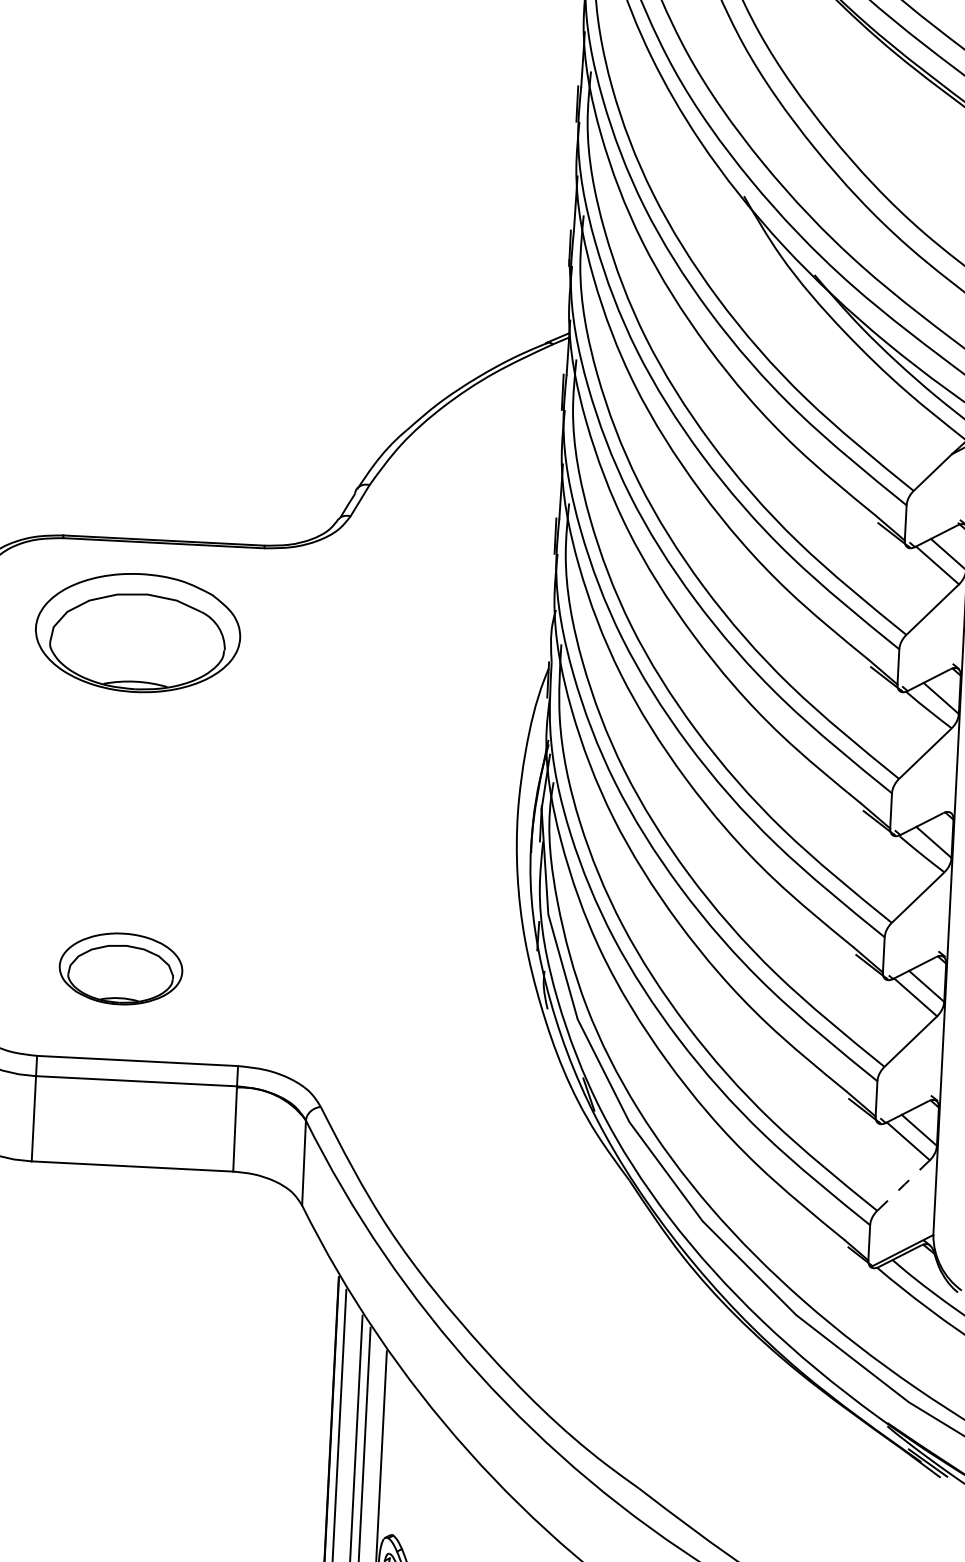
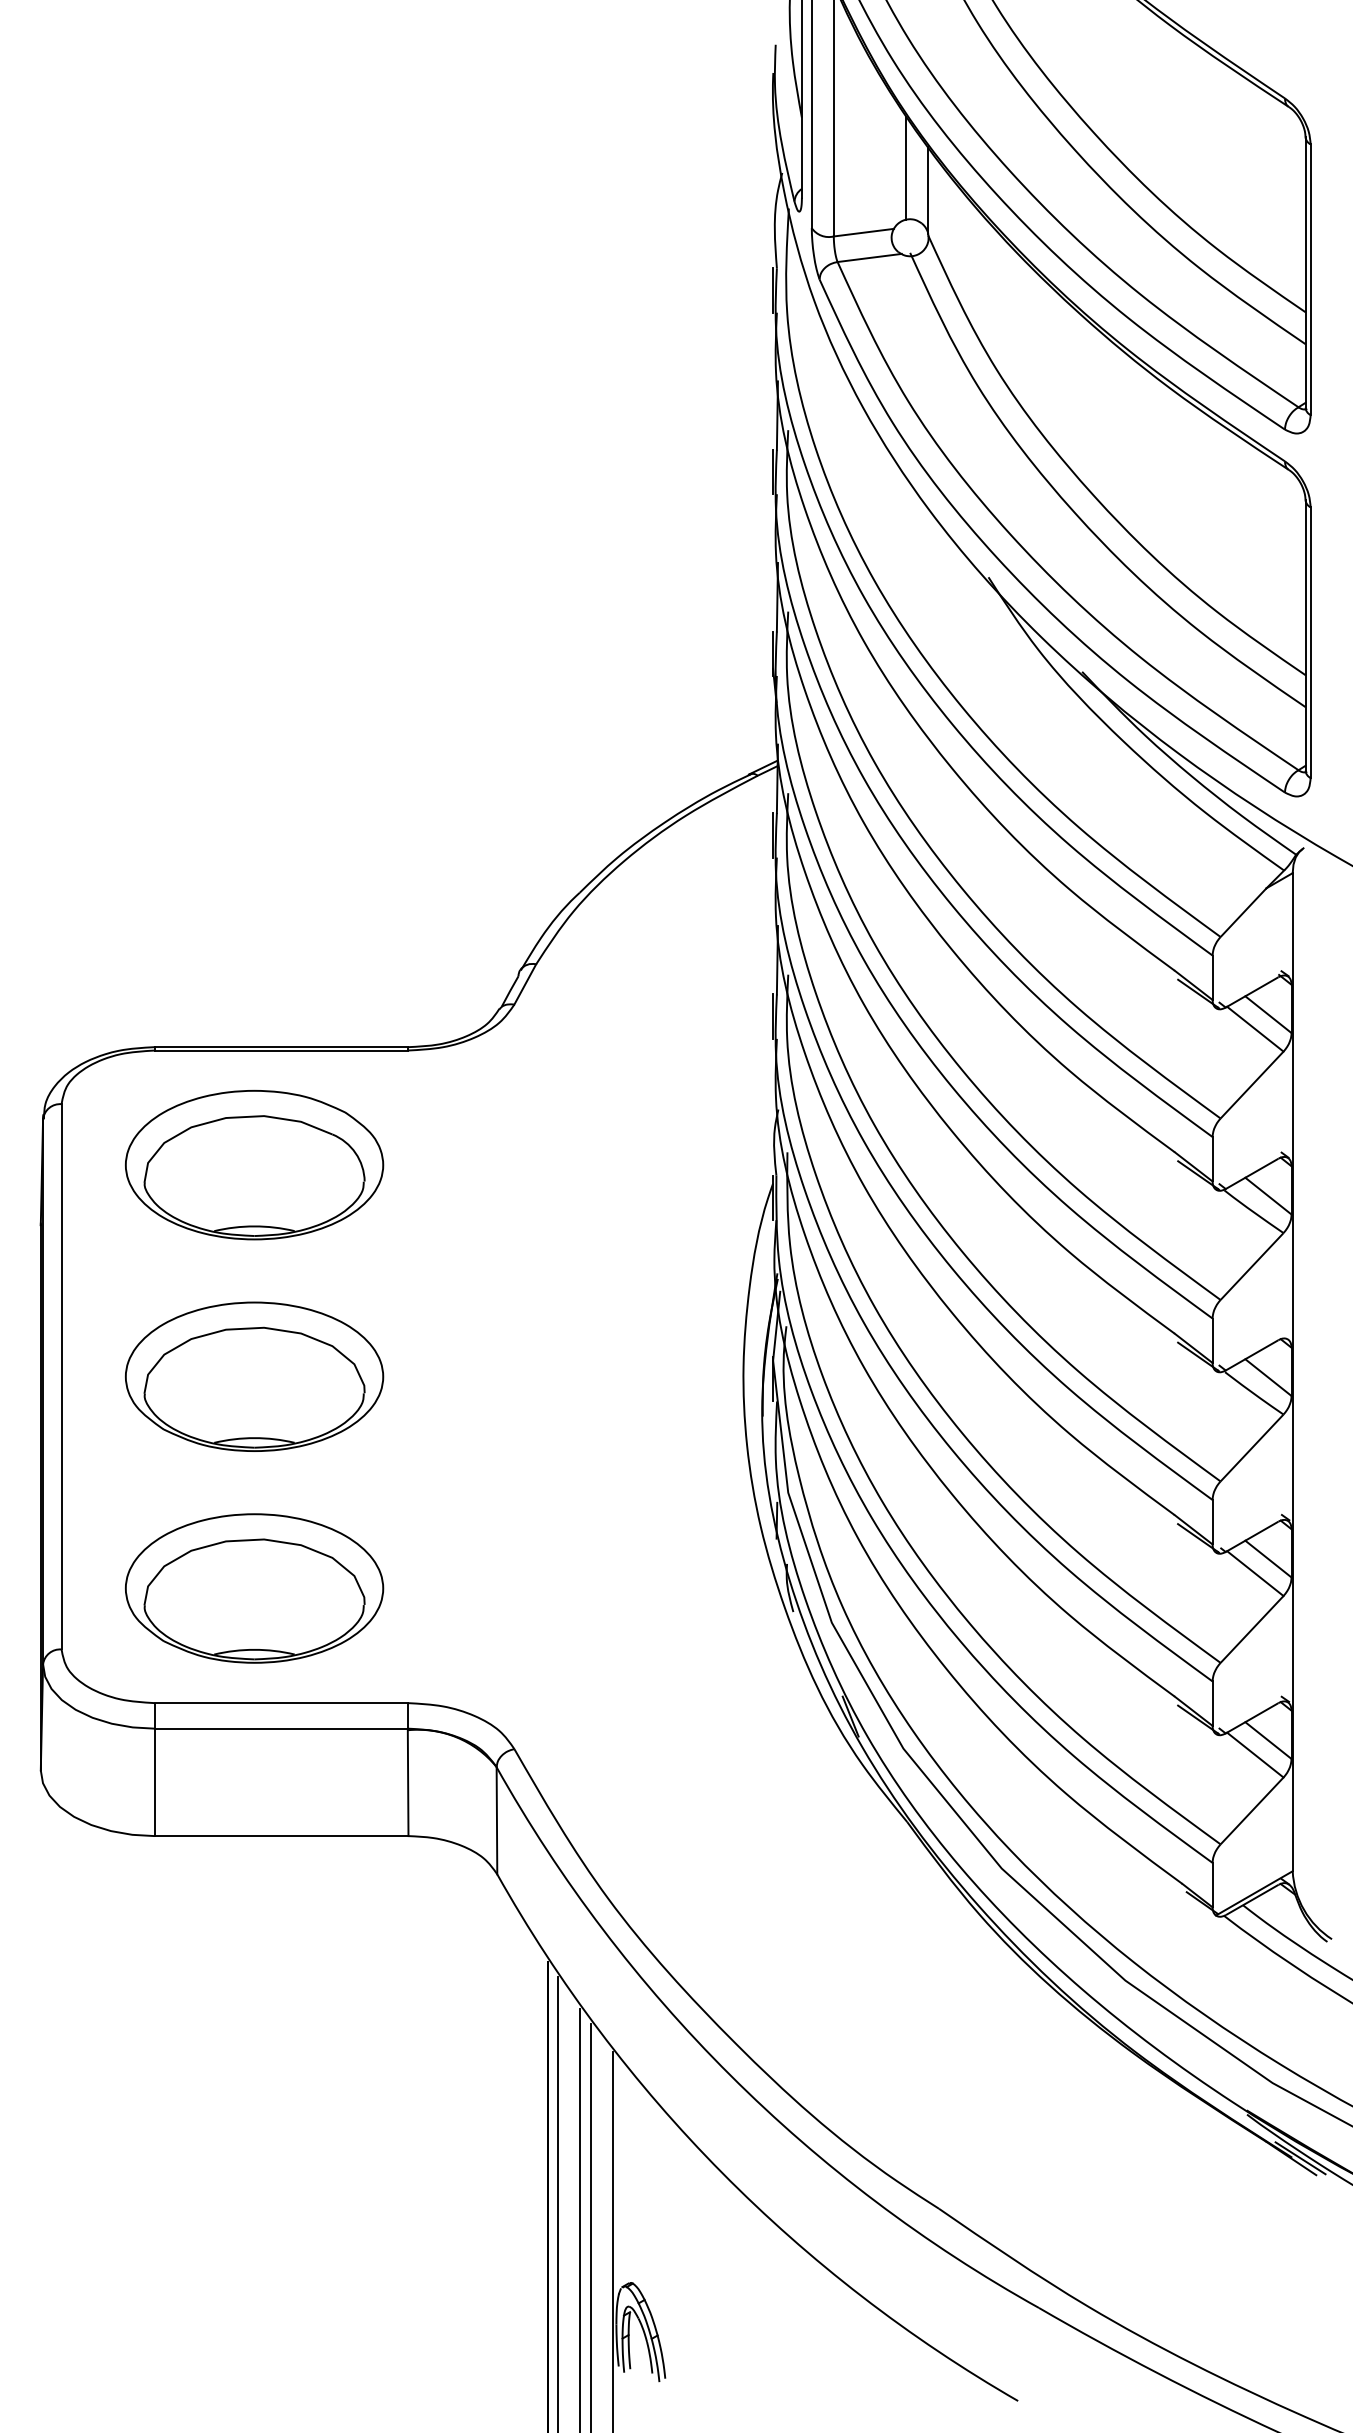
part: (129, 800) -> (254, 1376), added
part: (121, 968) -> (254, 1588), size x1.67
line: (903, 1185) -> (1252, 1810), dashed -> solid

